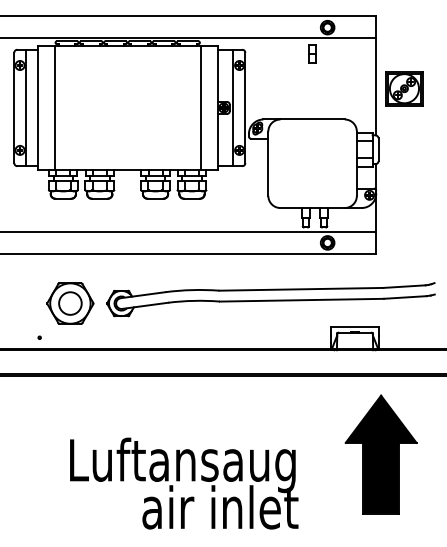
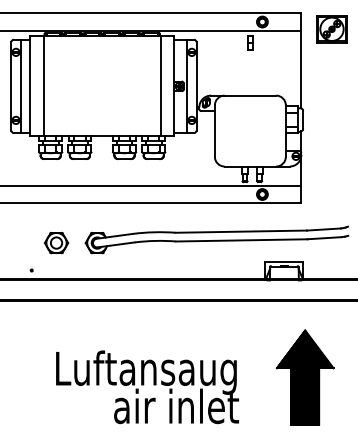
part: (404, 88) -> (332, 29), moved
part: (70, 303) -> (56, 243), size x0.62
part: (380, 454) -> (304, 377), moved

